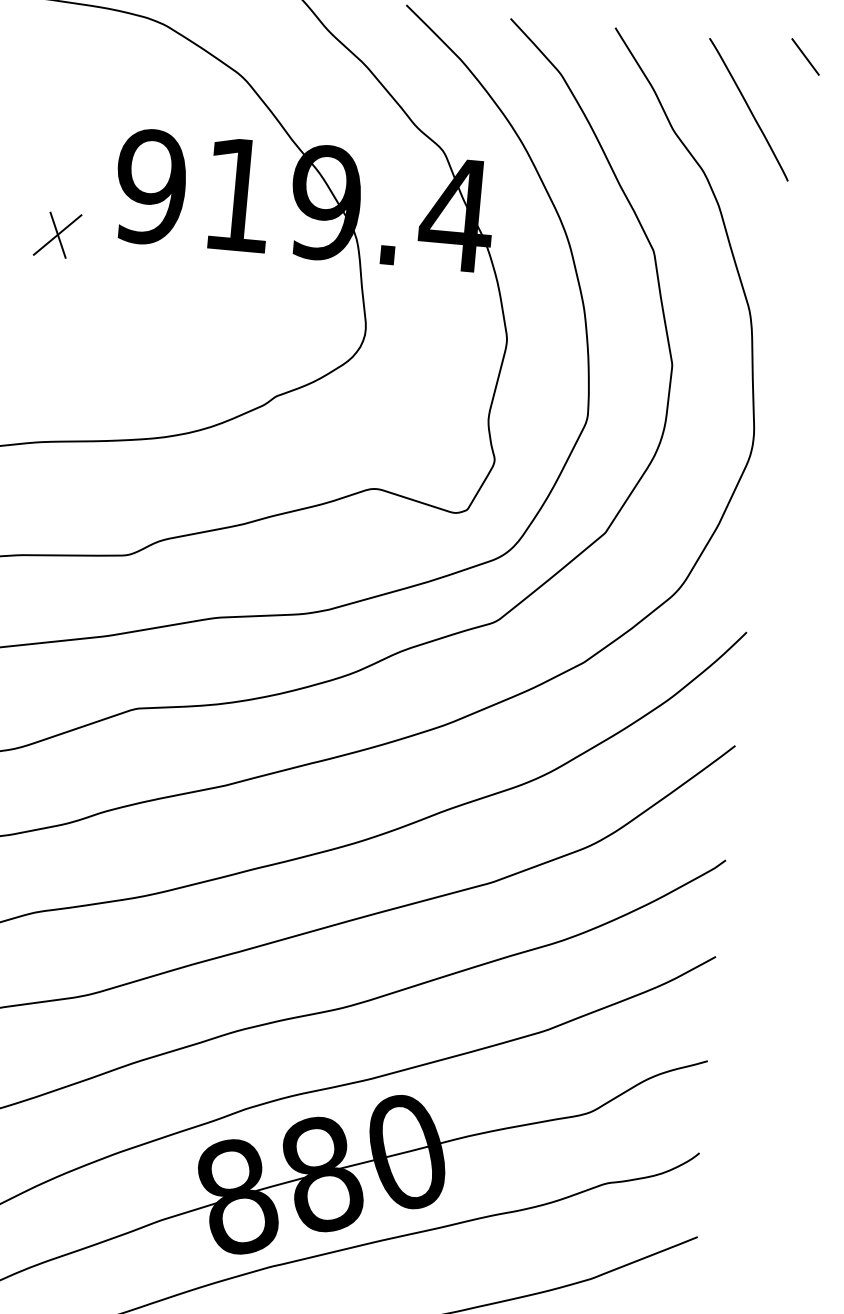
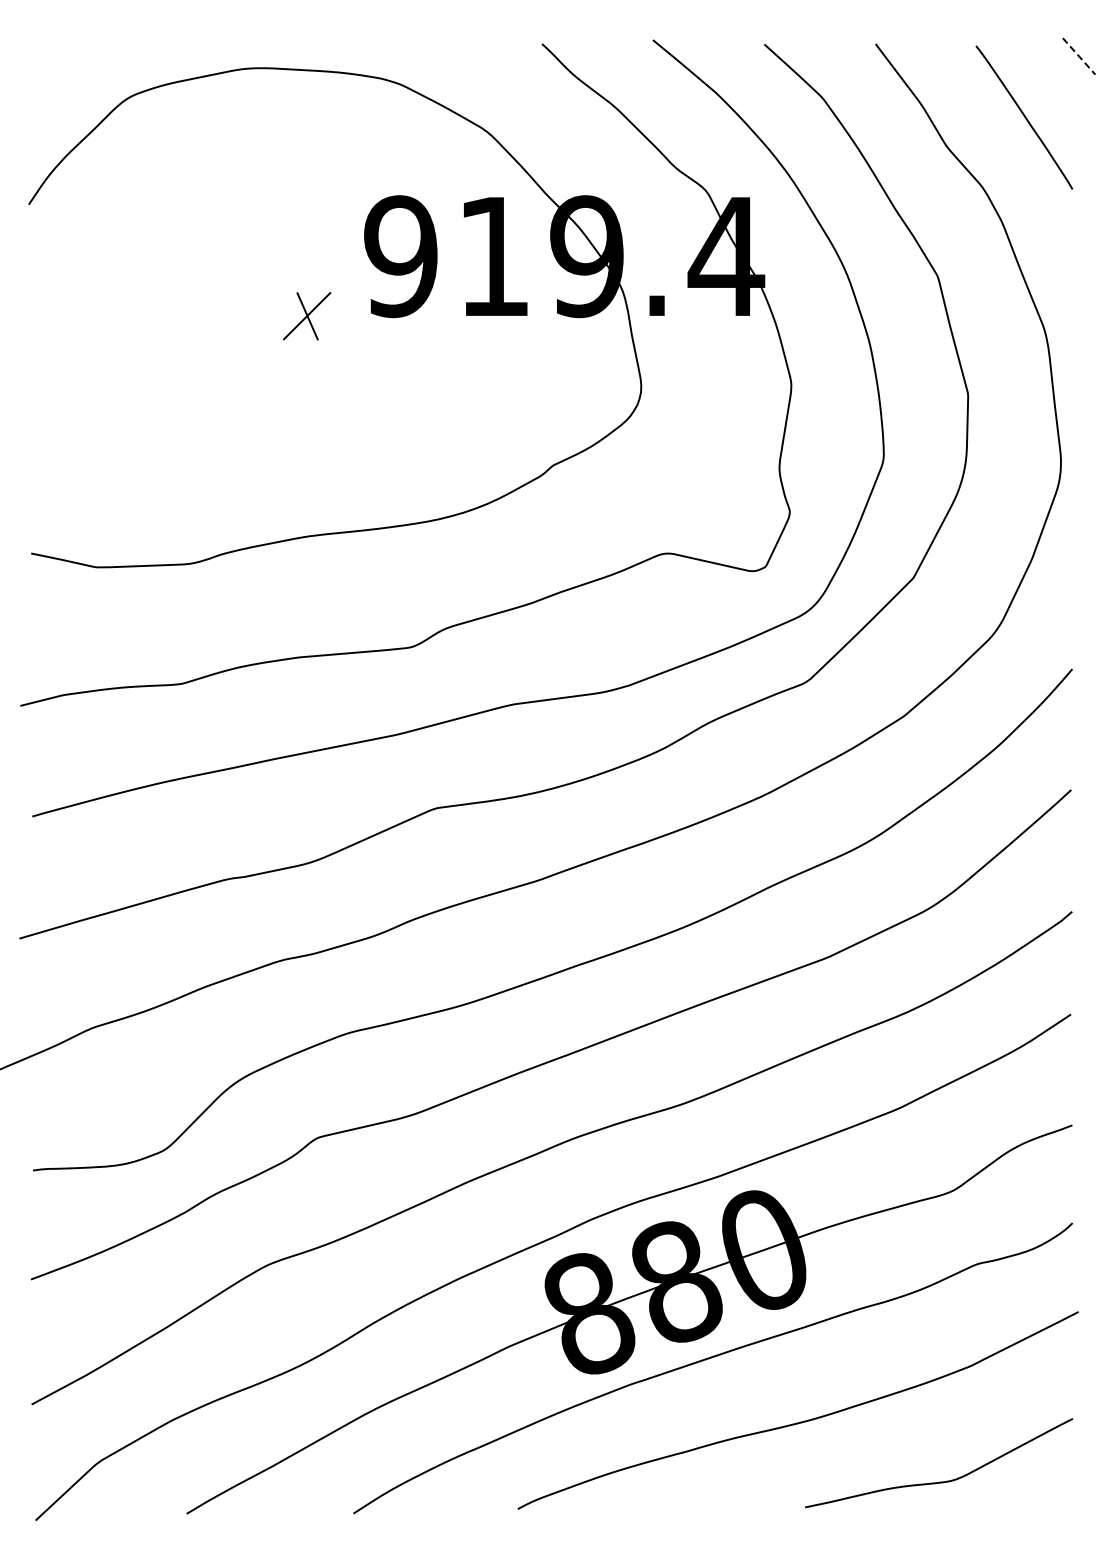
line: (805, 57) -> (1079, 56), solid -> dashed

